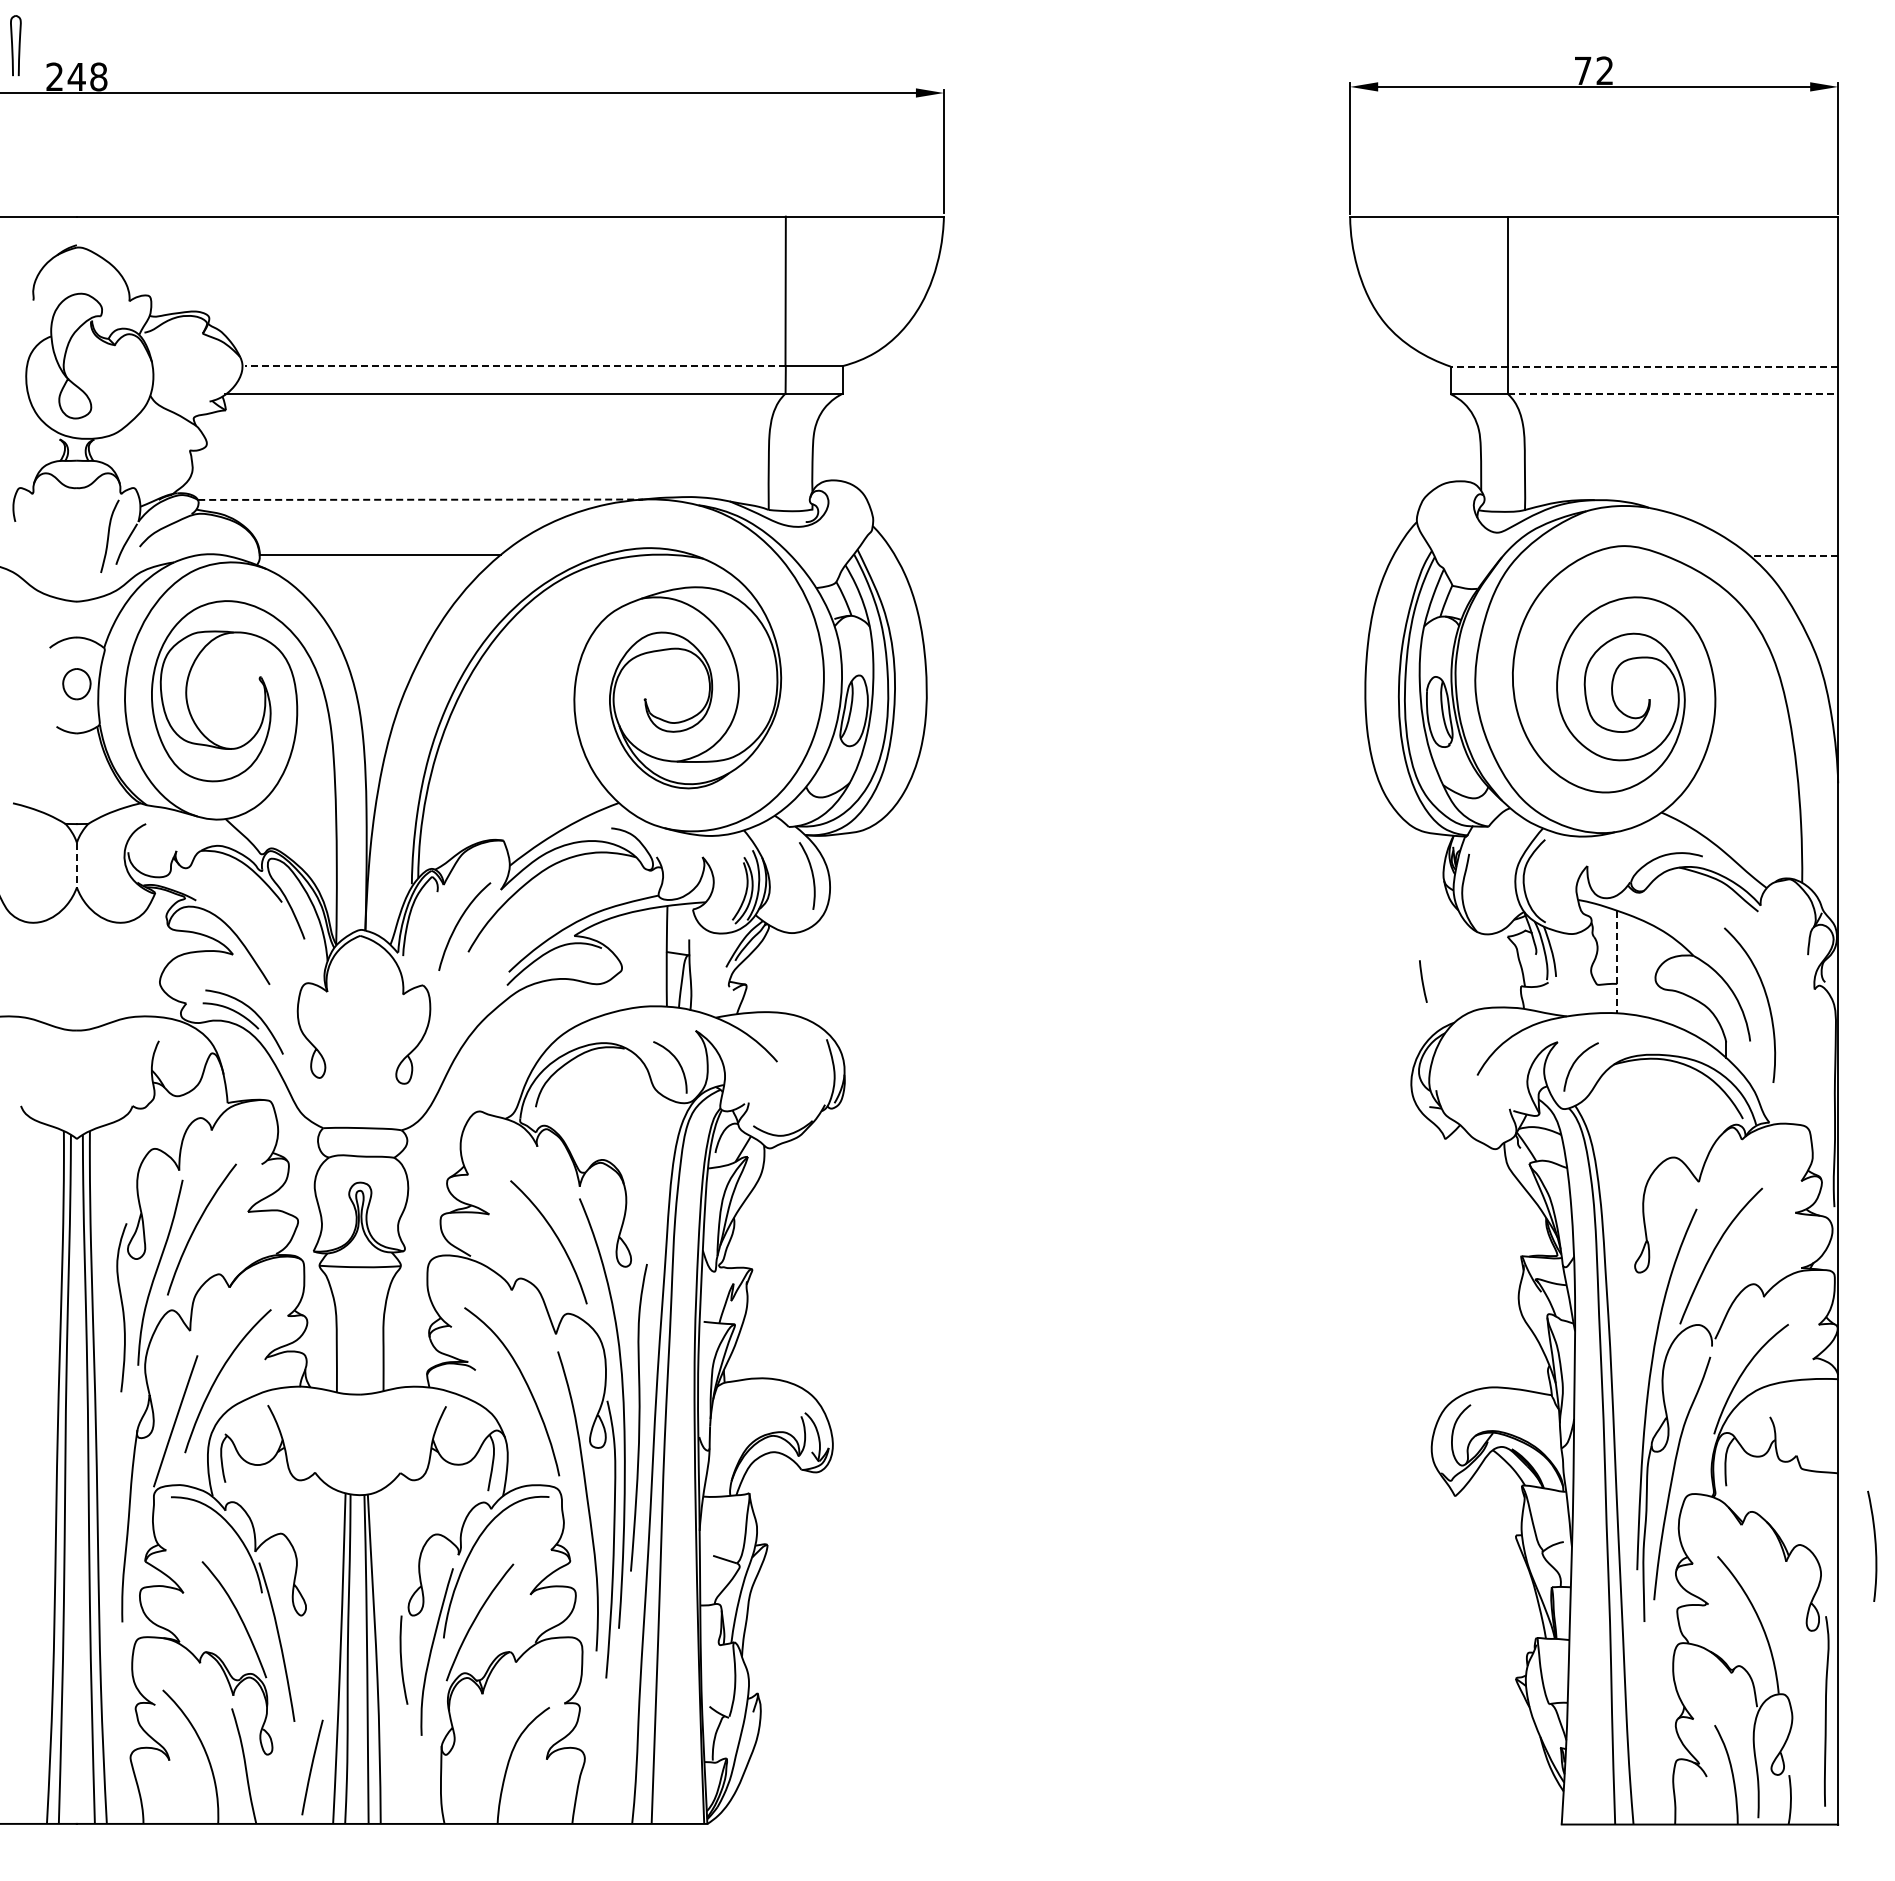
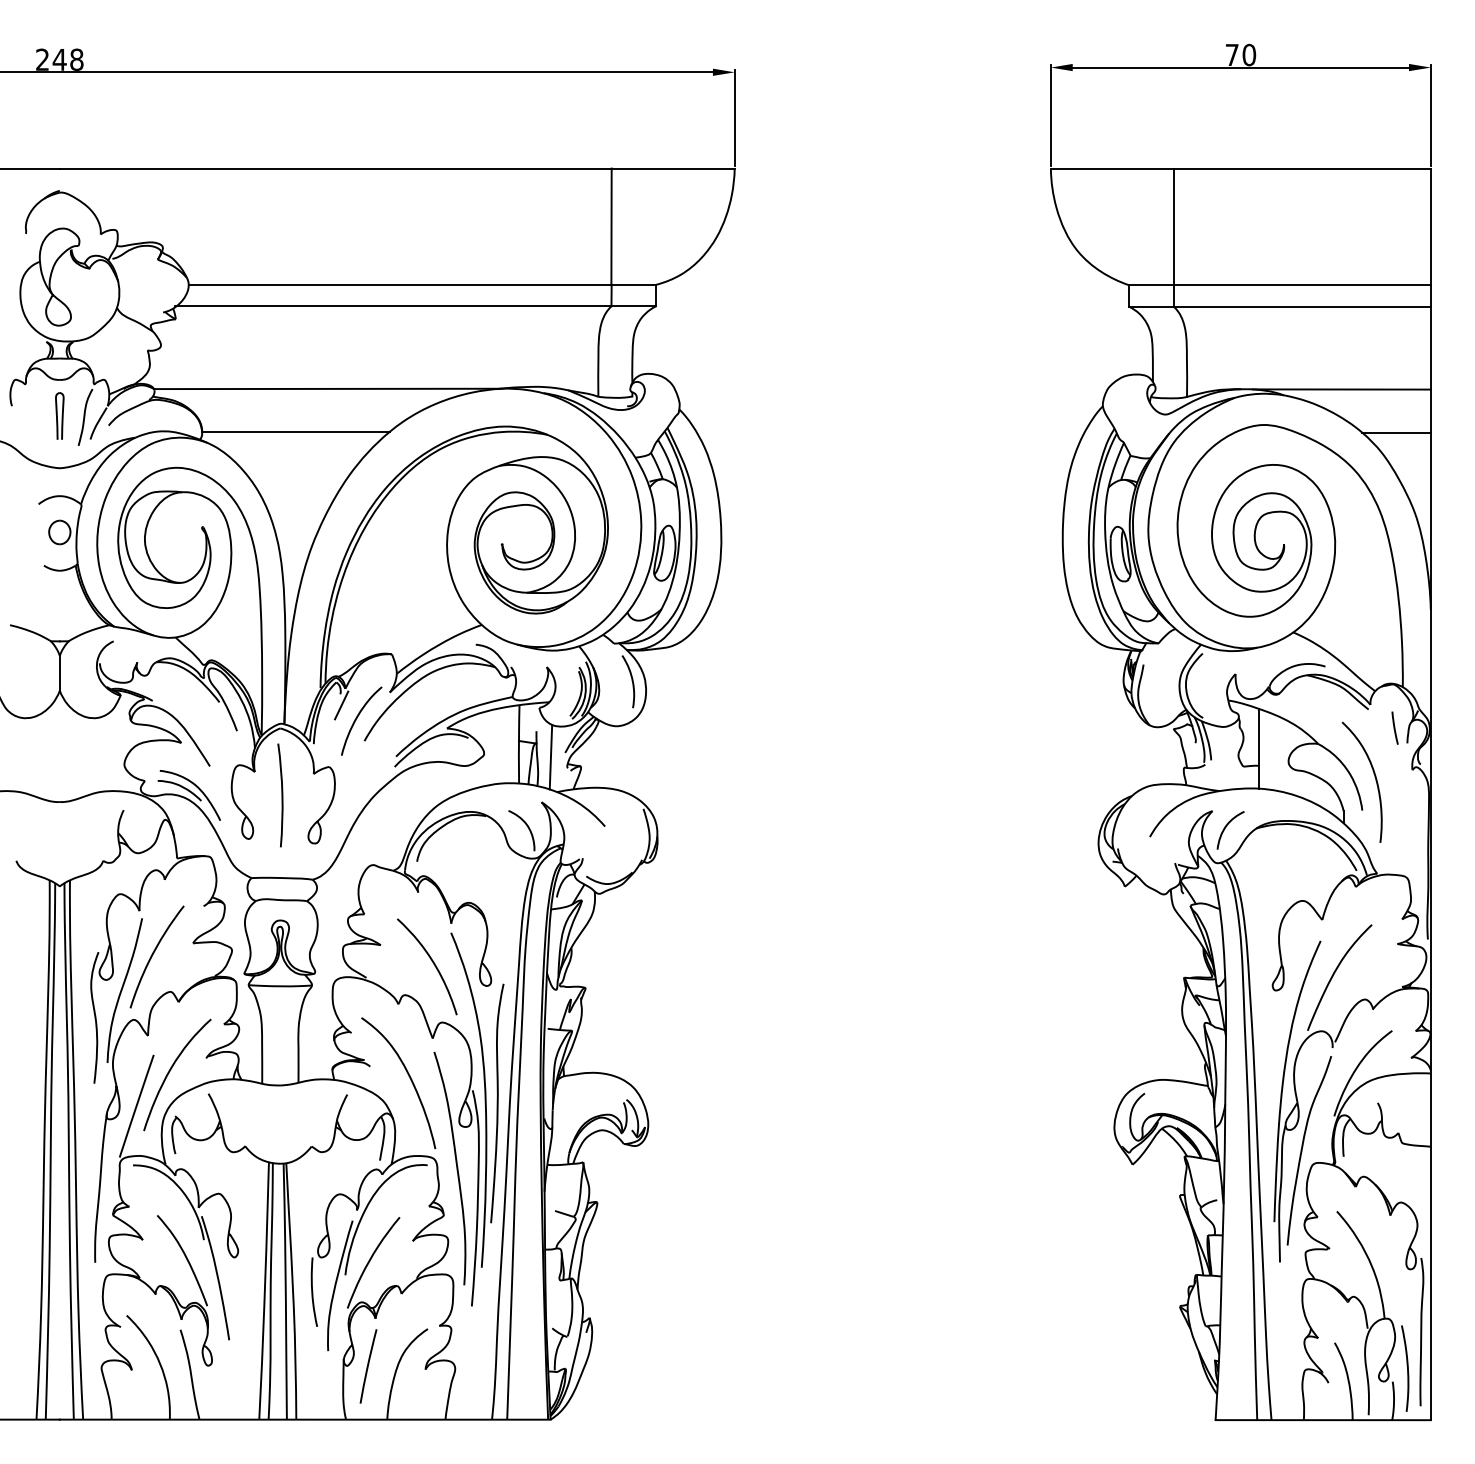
part: (15, 45) -> (59, 415), moved
text: (1604, 70) -> (1248, 54), 72 -> 70
line: (514, 366) -> (400, 285), dashed -> solid
line: (1644, 366) -> (1280, 285), dashed -> solid
line: (1673, 394) -> (1302, 306), dashed -> solid
line: (421, 499) -> (328, 388), dashed -> solid
line: (1723, 500) -> (1341, 389), added
line: (1793, 555) -> (1396, 432), dashed -> solid
line: (76, 865) -> (59, 673), dashed -> solid
line: (438, 906) -> (341, 705), added
line: (1617, 962) -> (1259, 749), dashed -> solid
line: (707, 972) -> (550, 756), added
line: (1423, 981) -> (1395, 728), moved
curve: (361, 1019) -> (281, 793), added
curve: (1874, 1545) -> (1406, 1367), moved
curve: (312, 1767) -> (368, 1366), moved

